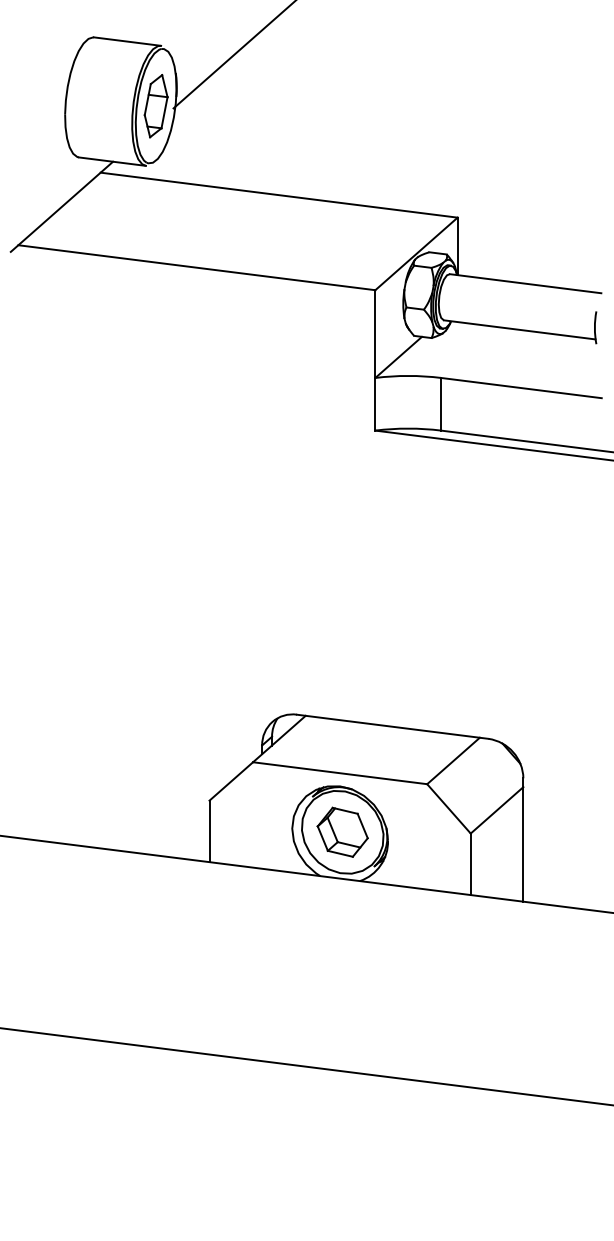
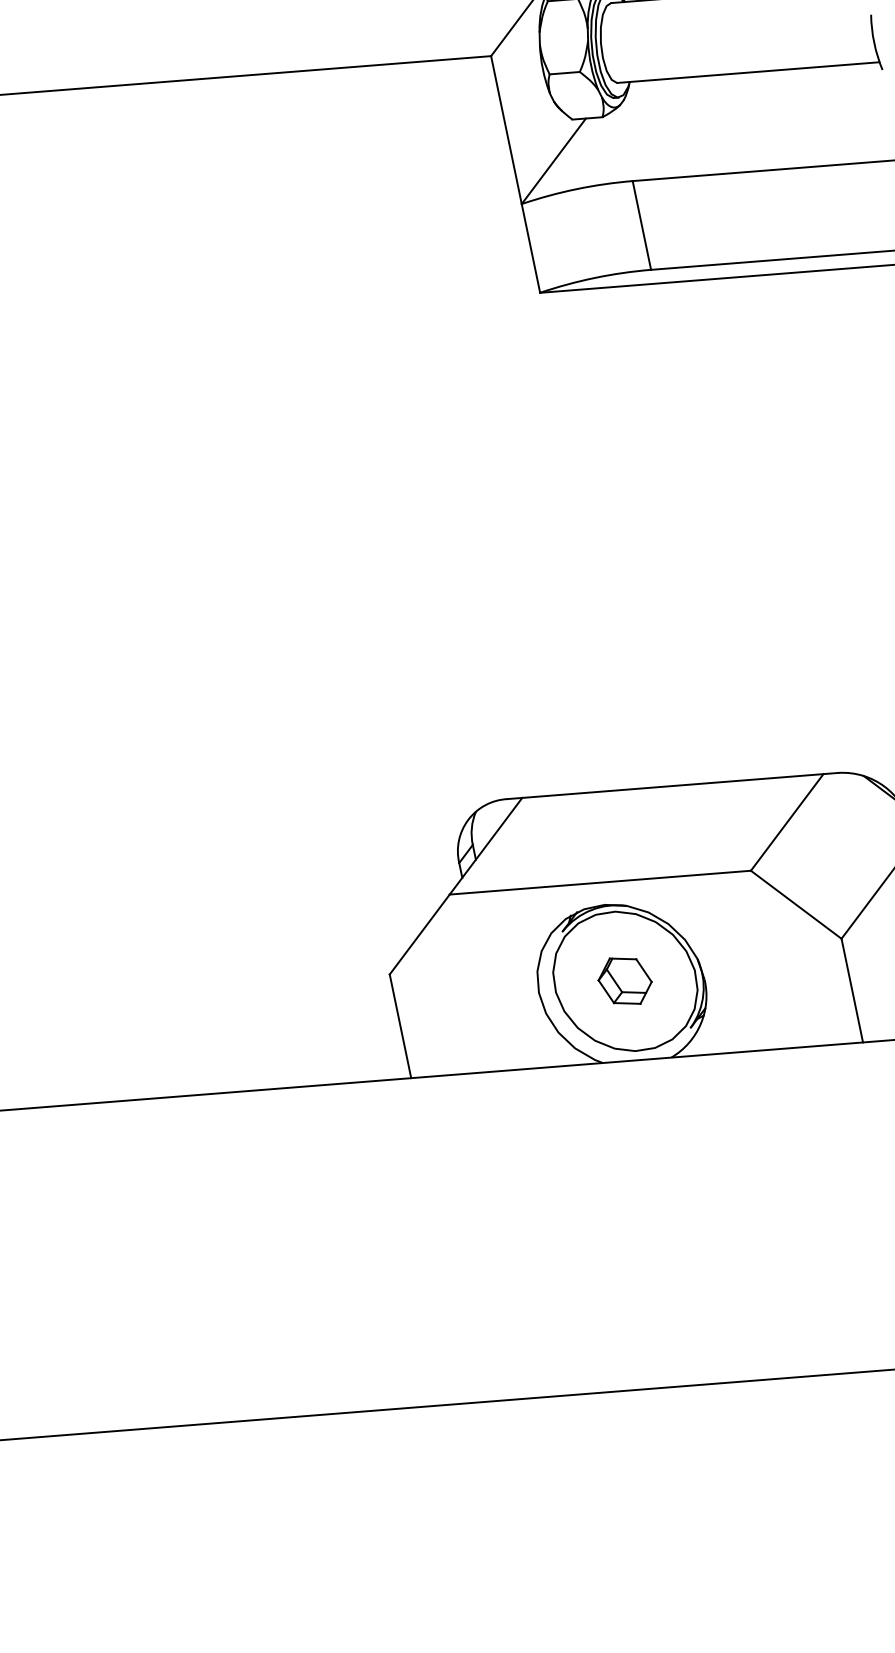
part: (342, 831) -> (624, 980), size x0.6

